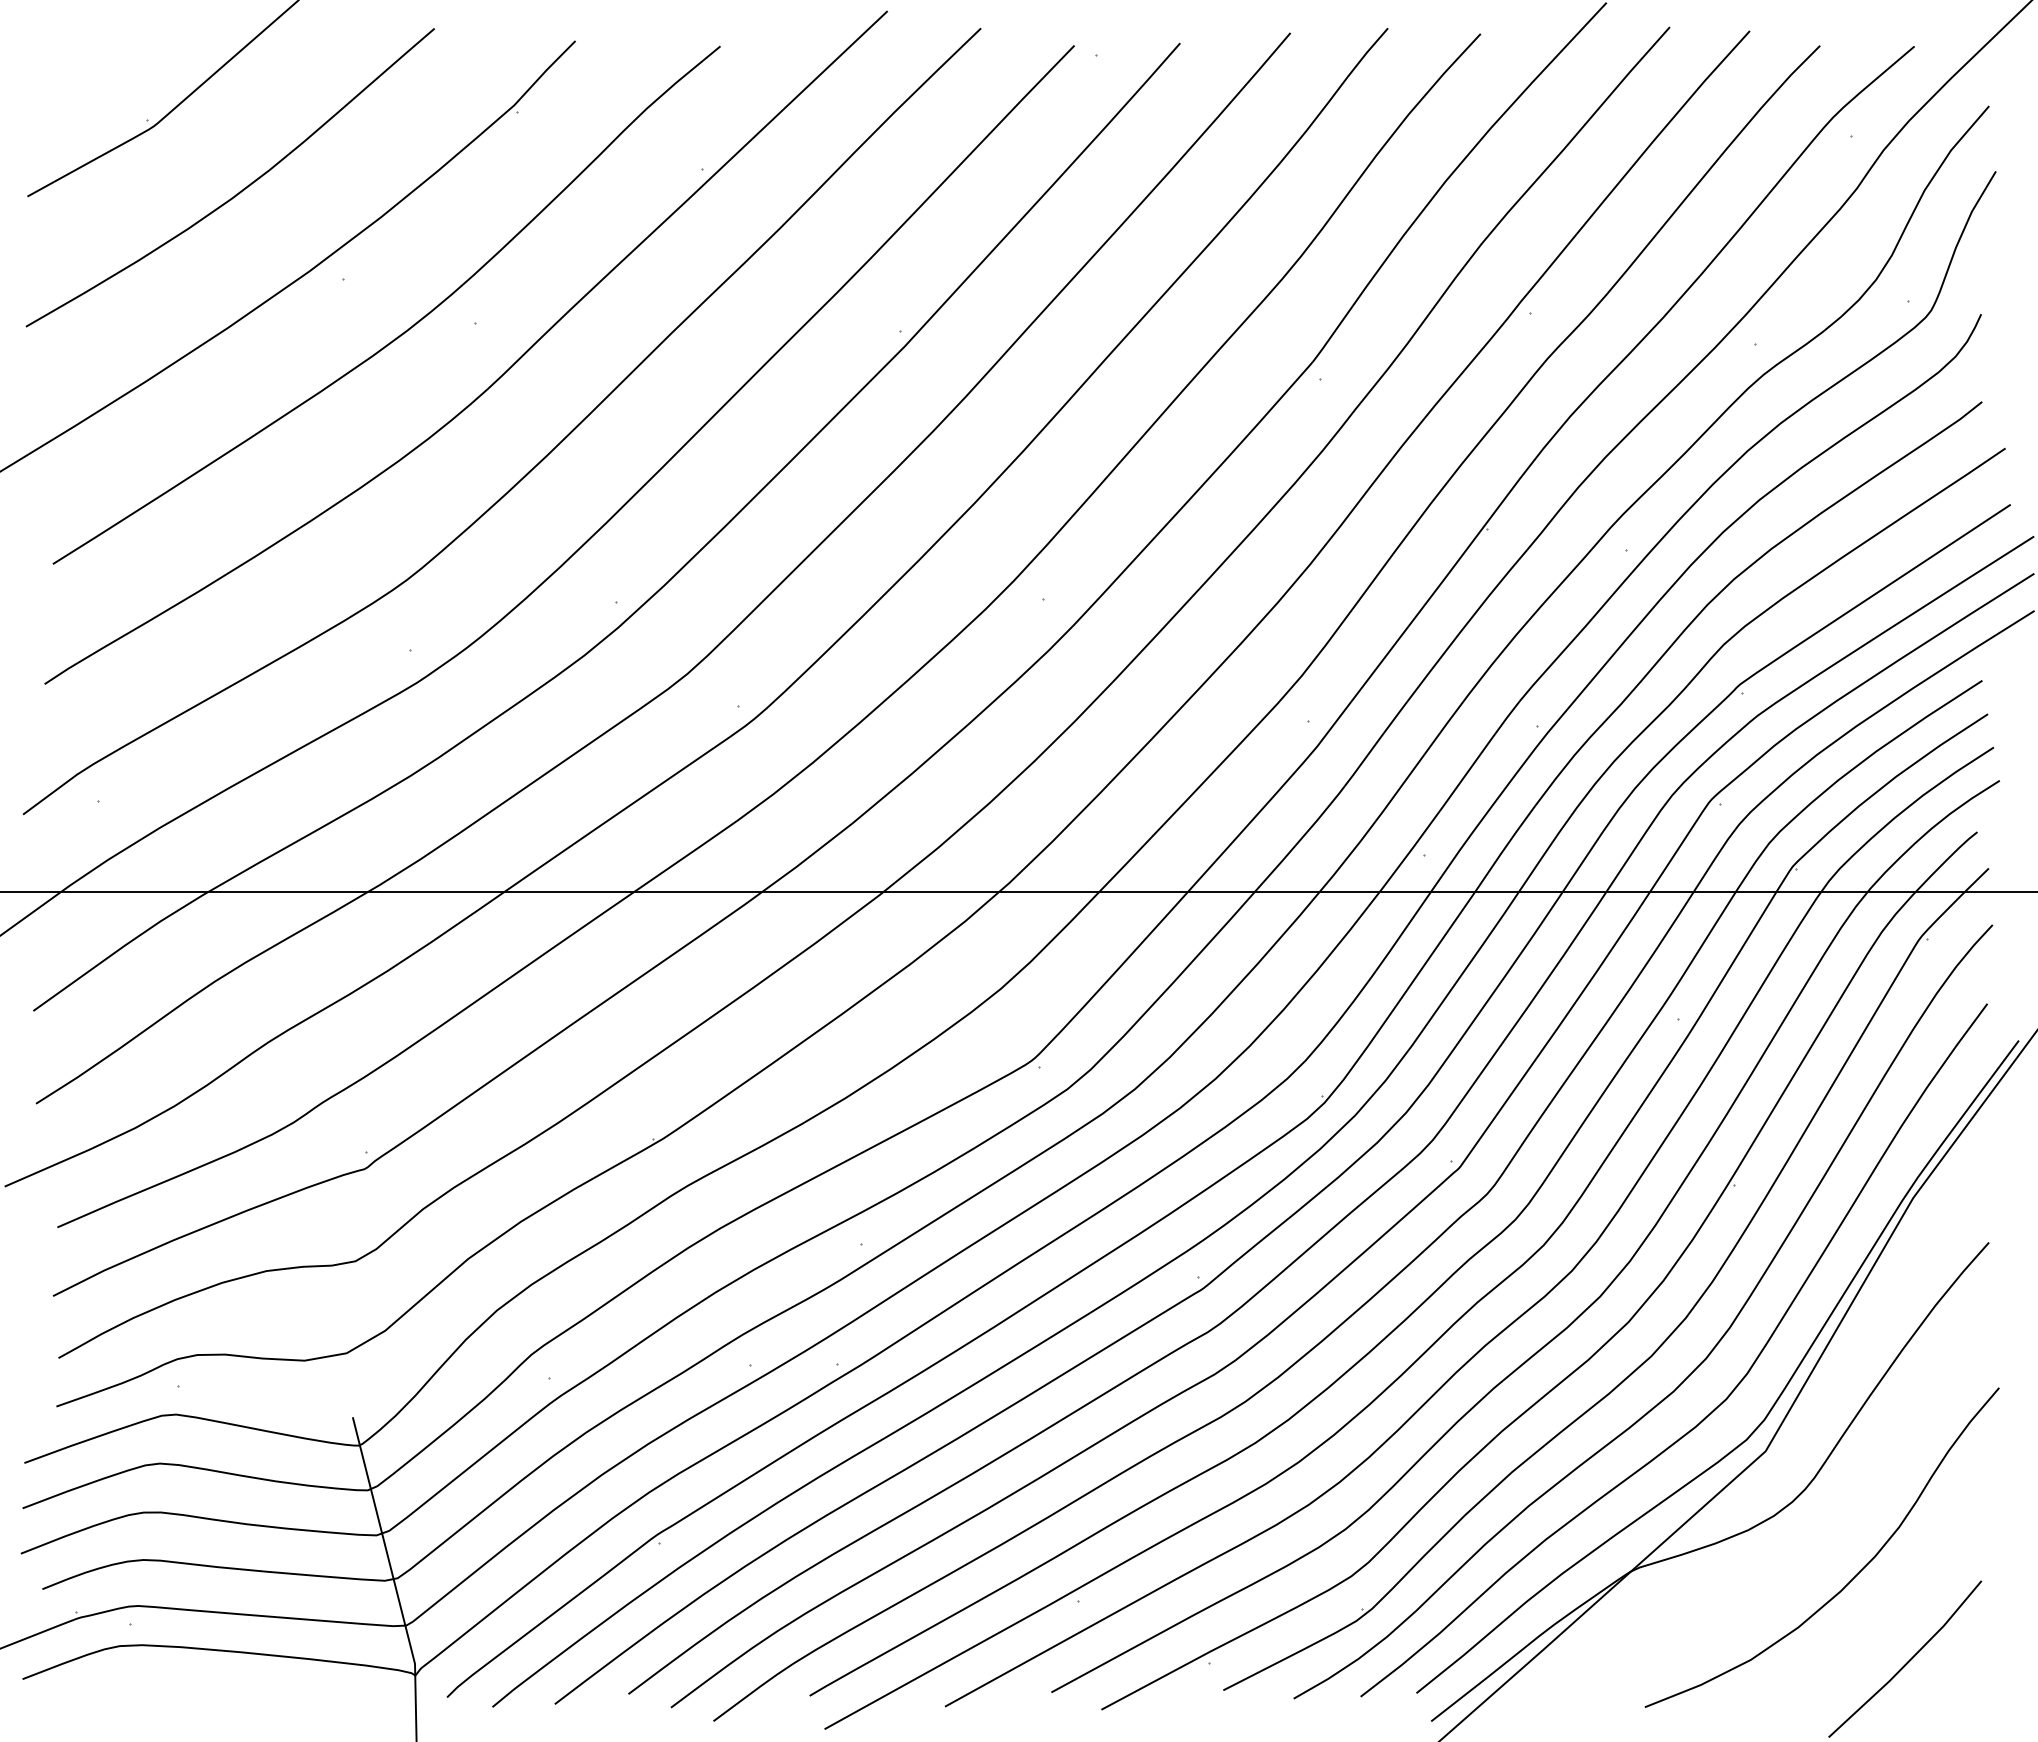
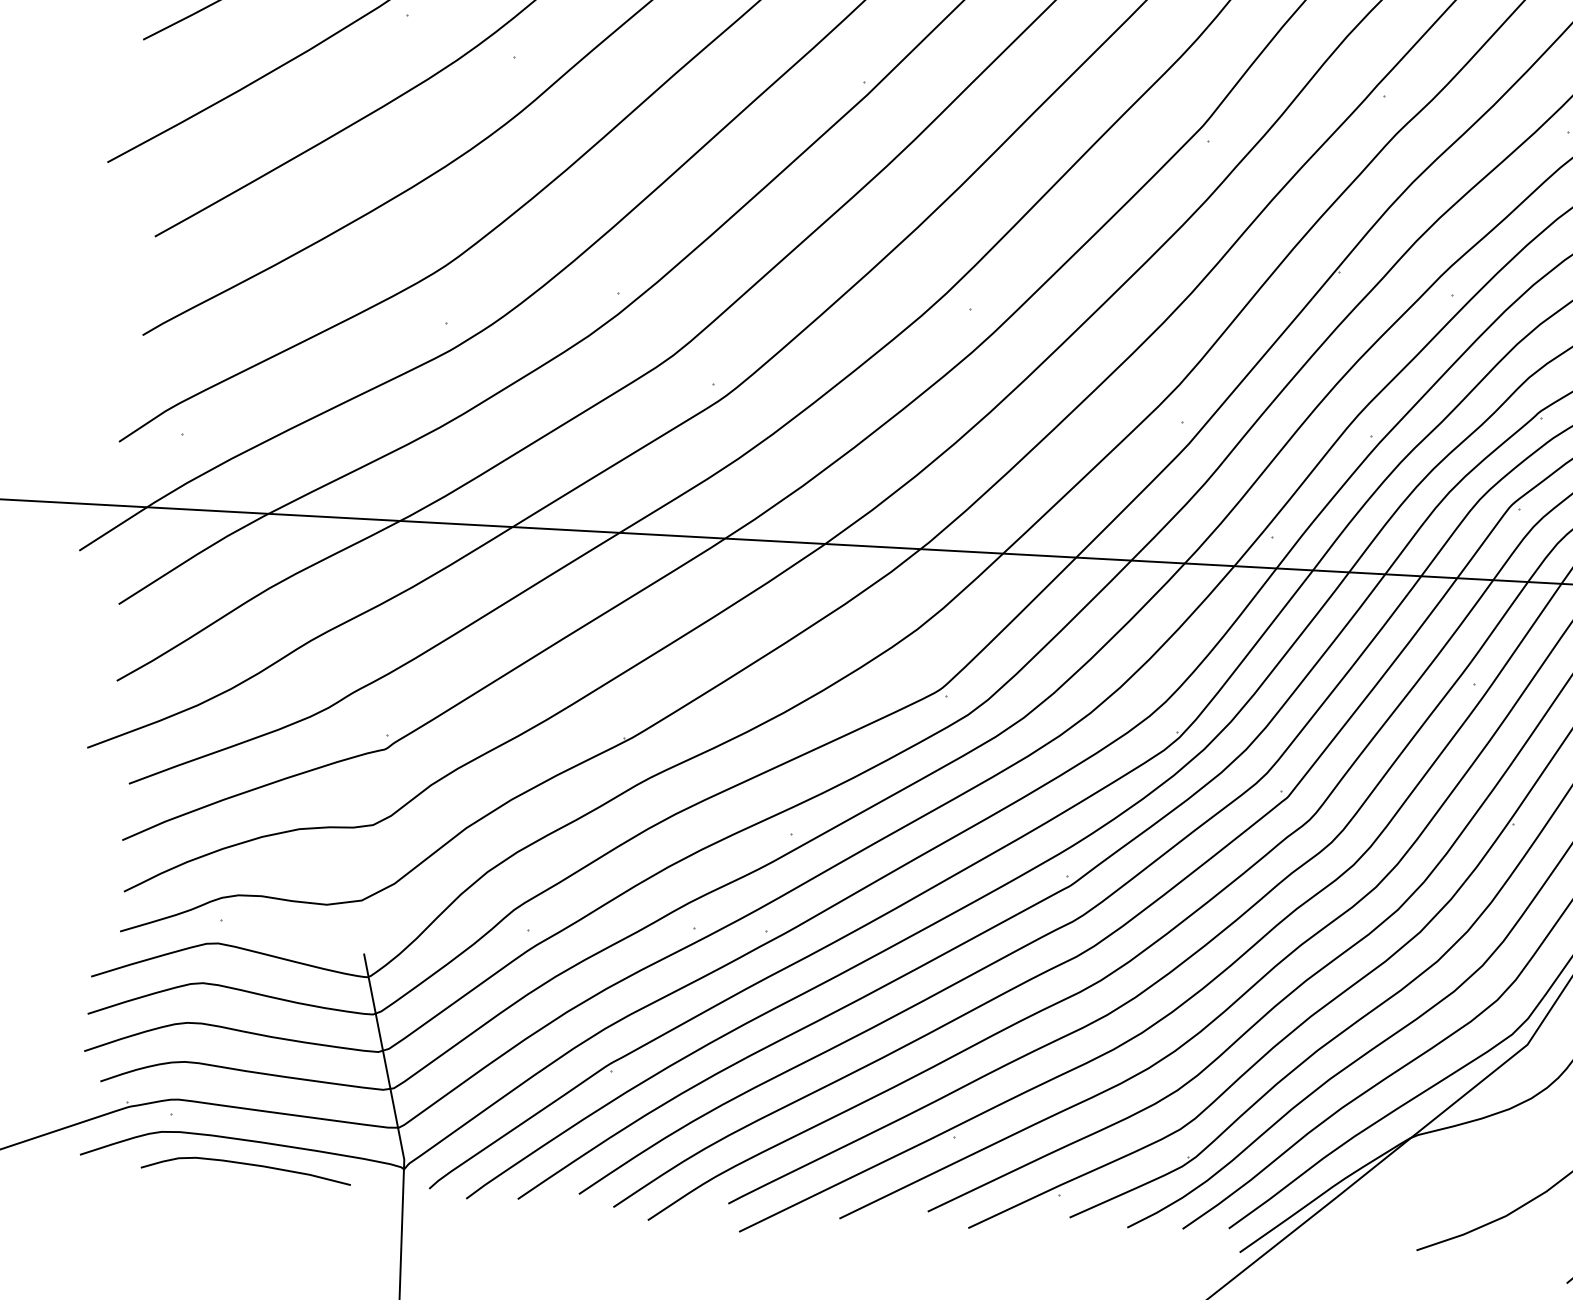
curve: (224, 1680) -> (246, 1164), added

